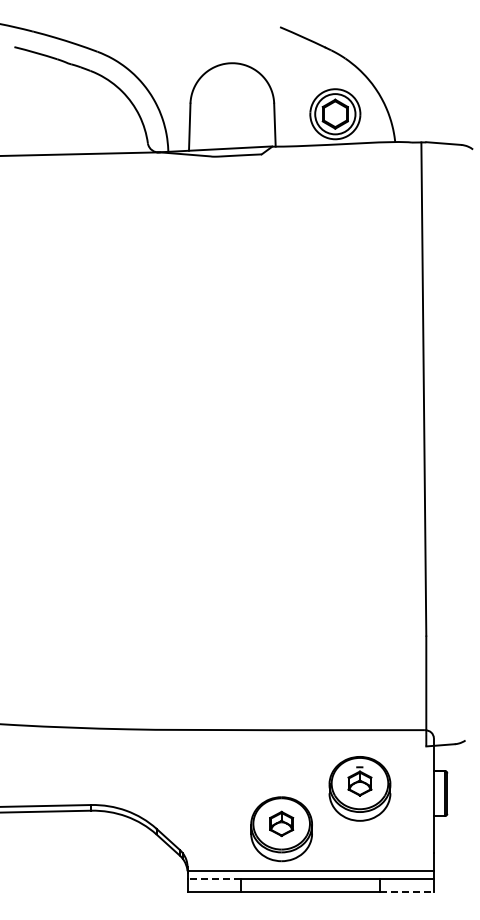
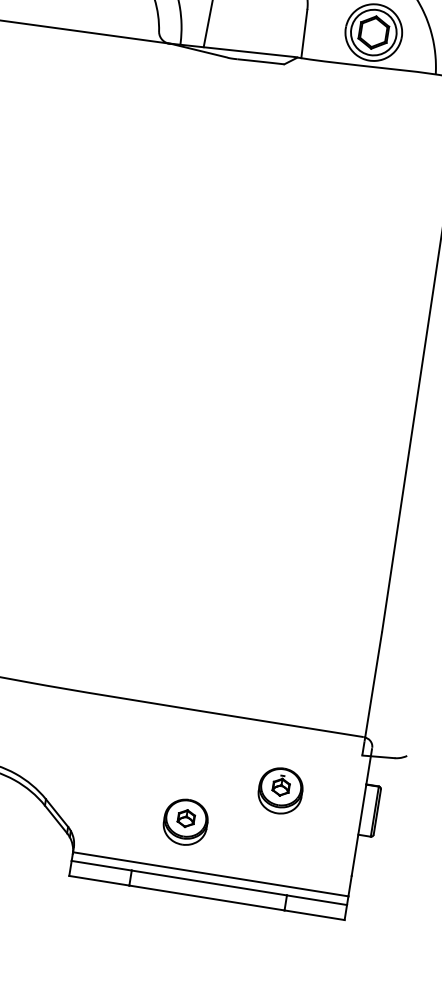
part: (359, 788) -> (280, 790), size x0.62
part: (281, 829) -> (185, 822), size x0.62
line: (214, 878) -> (101, 865), dashed -> solid
line: (407, 892) -> (315, 915), dashed -> solid

